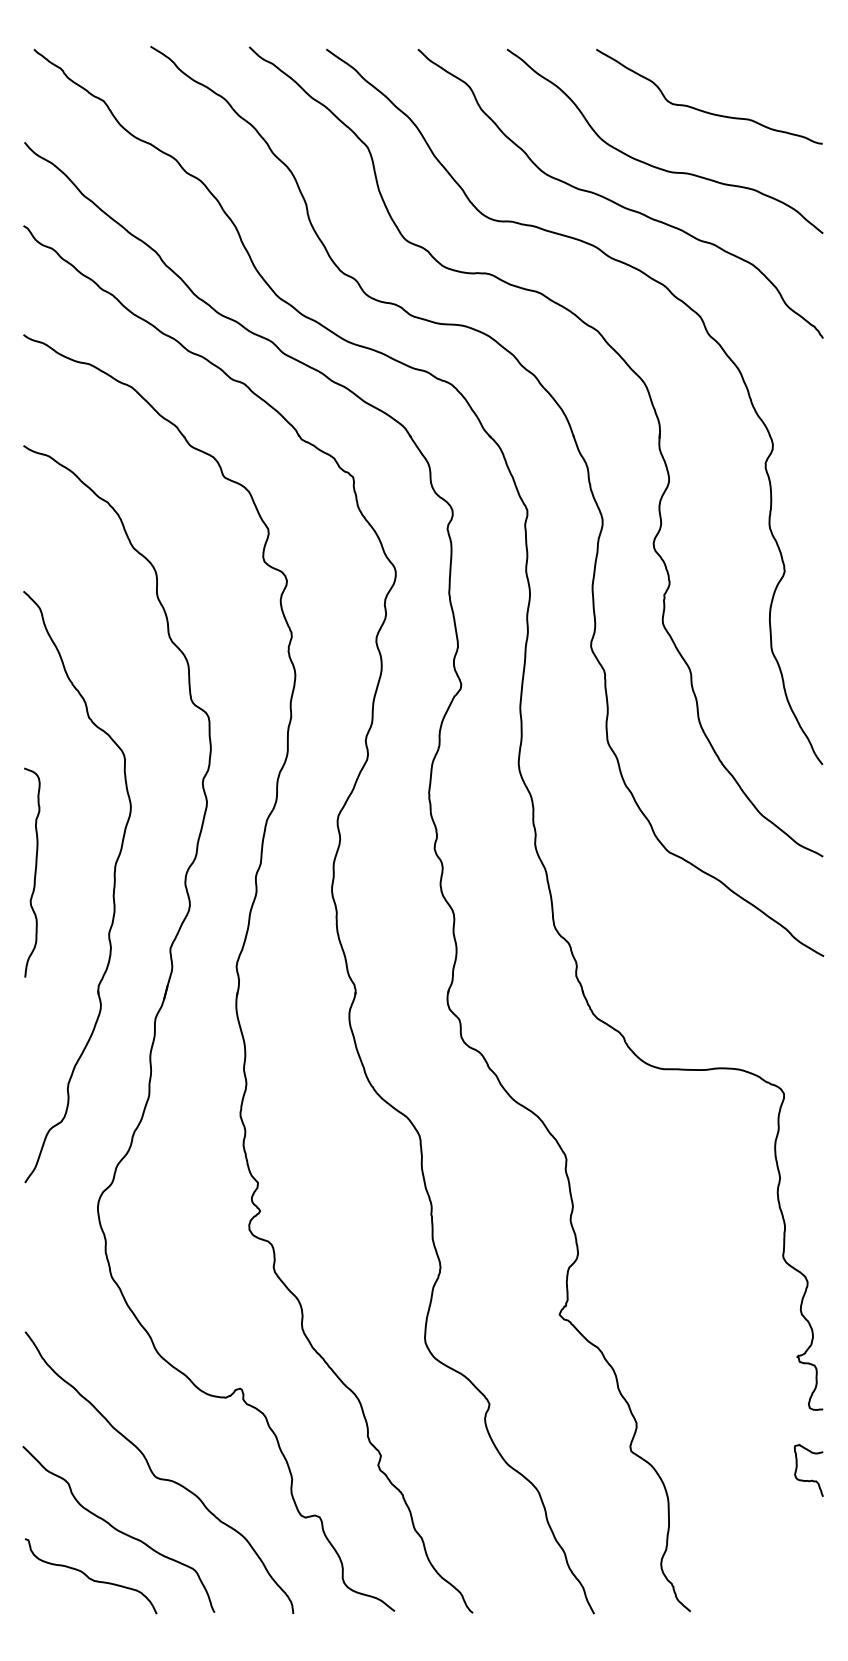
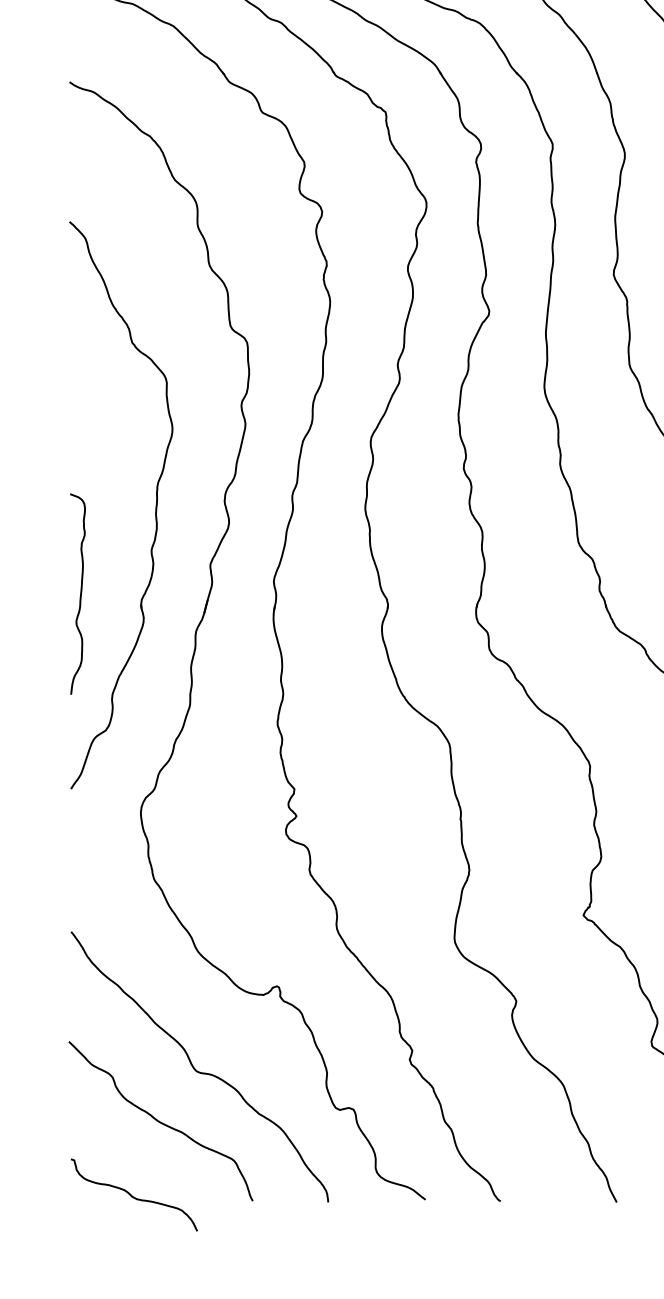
curve: (34, 872) -> (80, 593), moved
curve: (90, 1577) -> (133, 1196), moved

